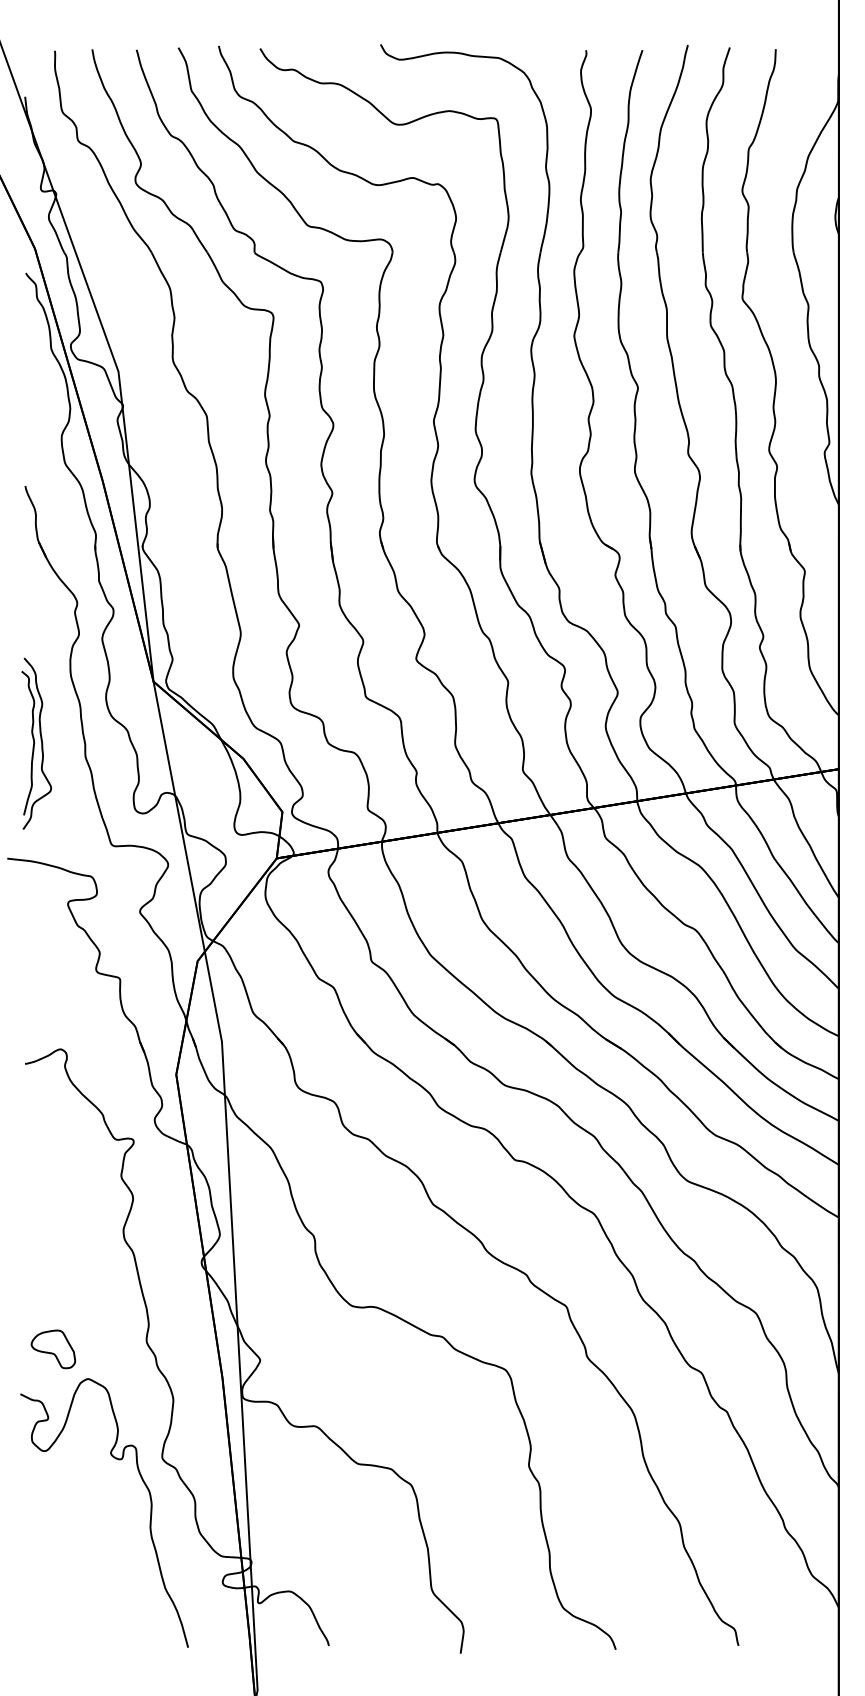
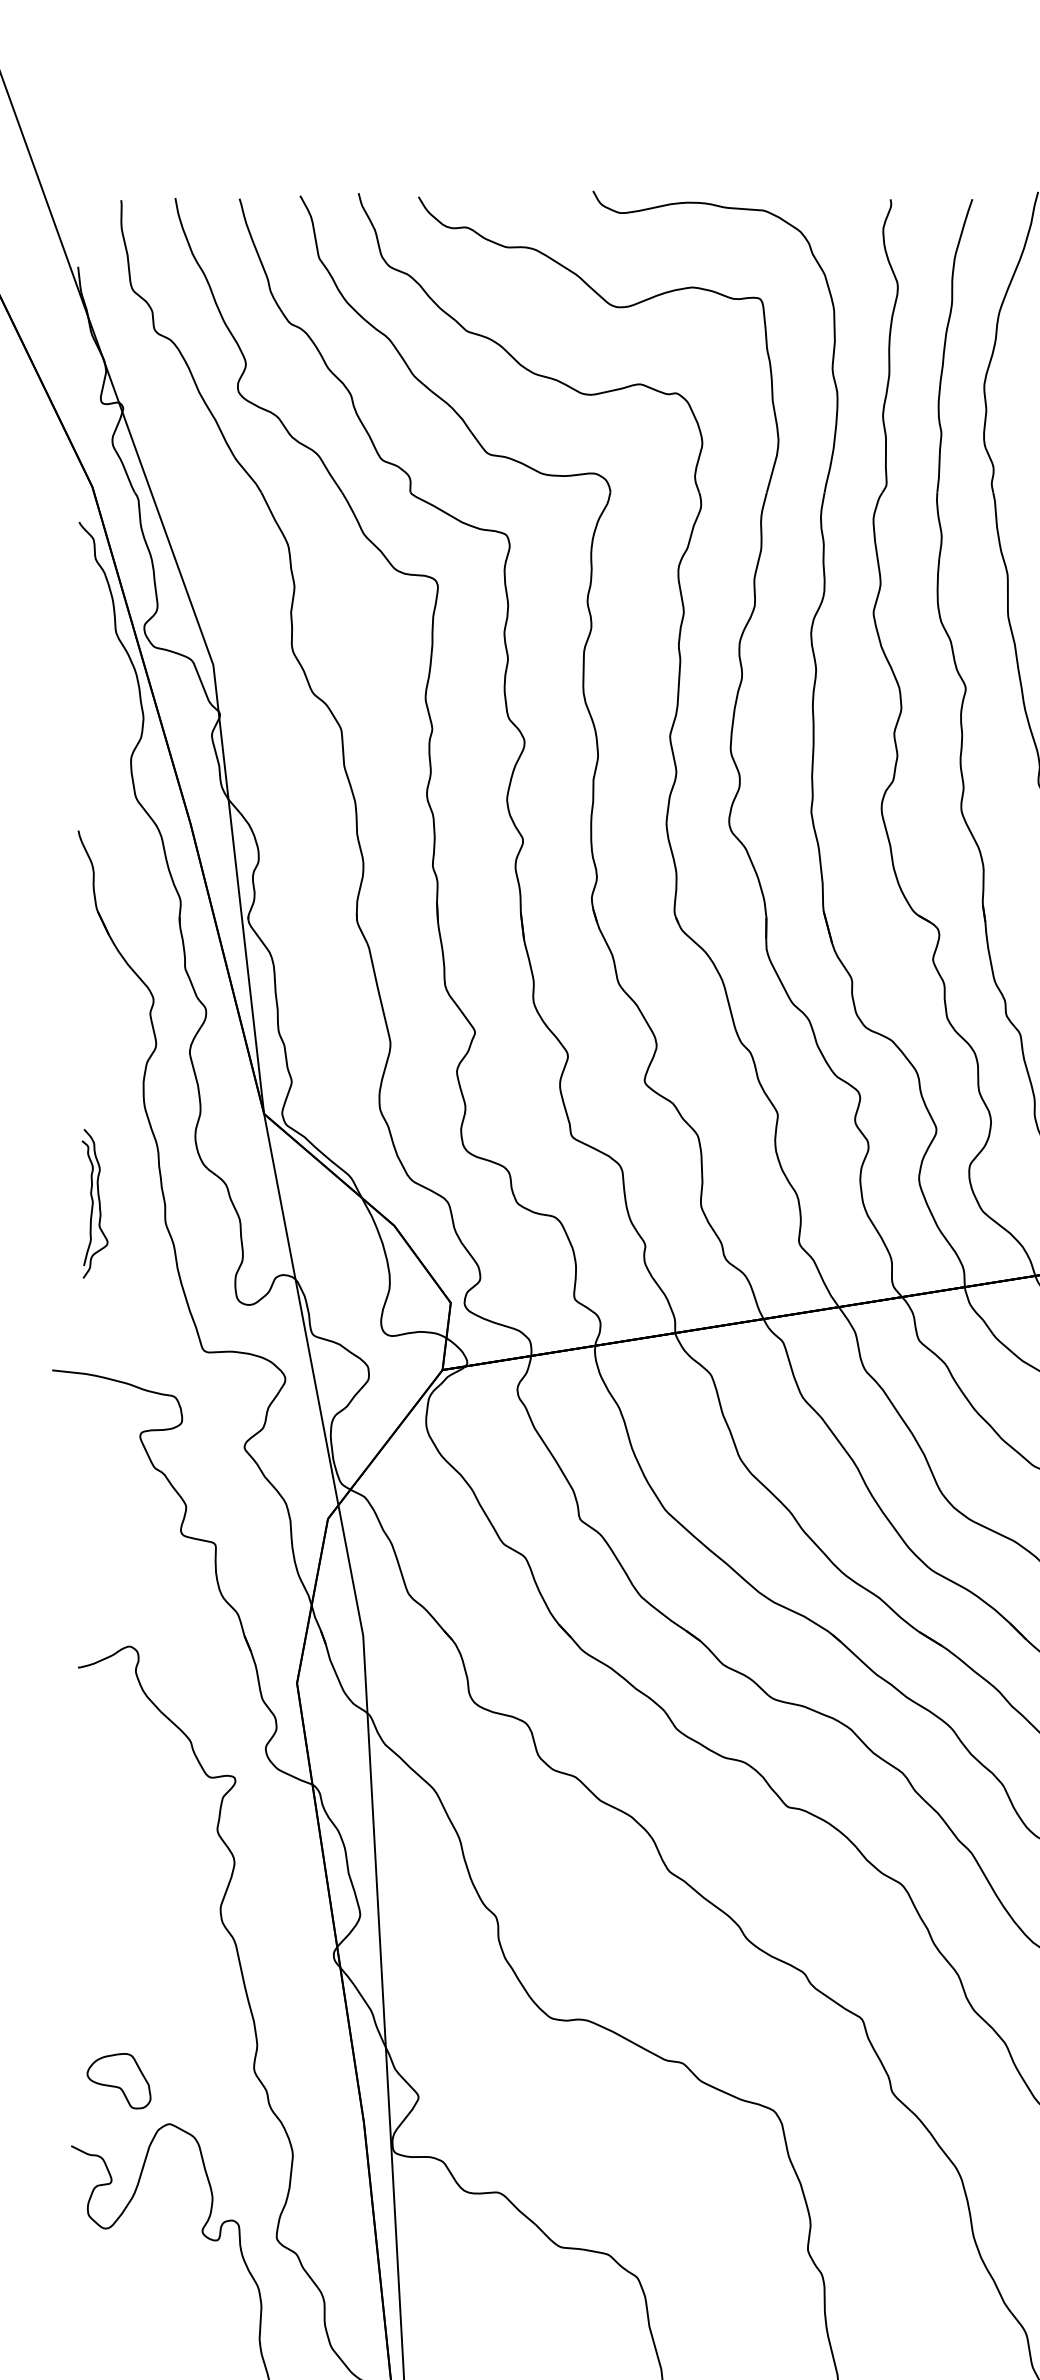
part: (36, 743) -> (94, 1203), size x0.6

